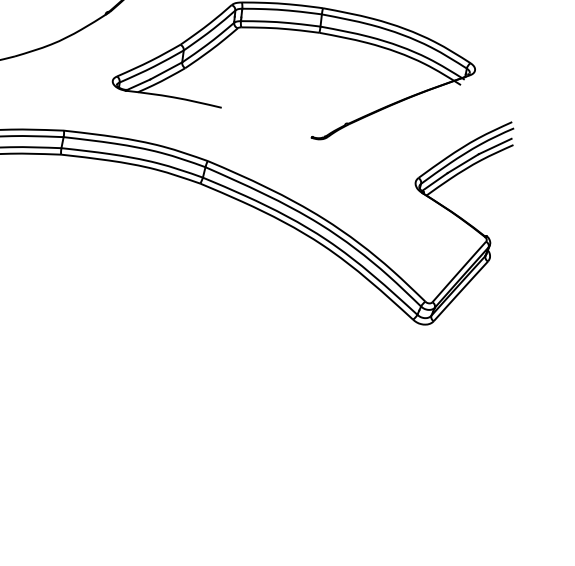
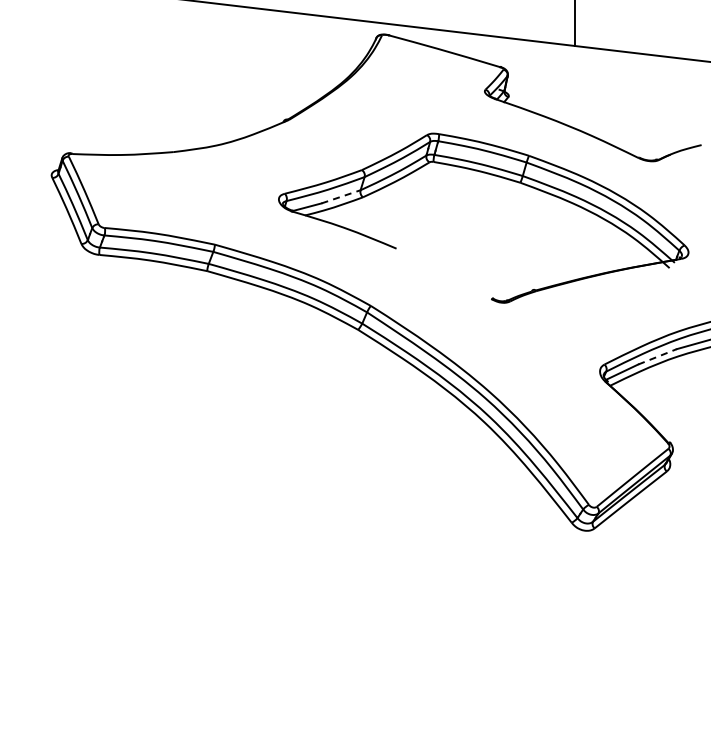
line: (166, 70) -> (341, 196), solid -> dashed
line: (463, 163) -> (657, 356), solid -> dashed

